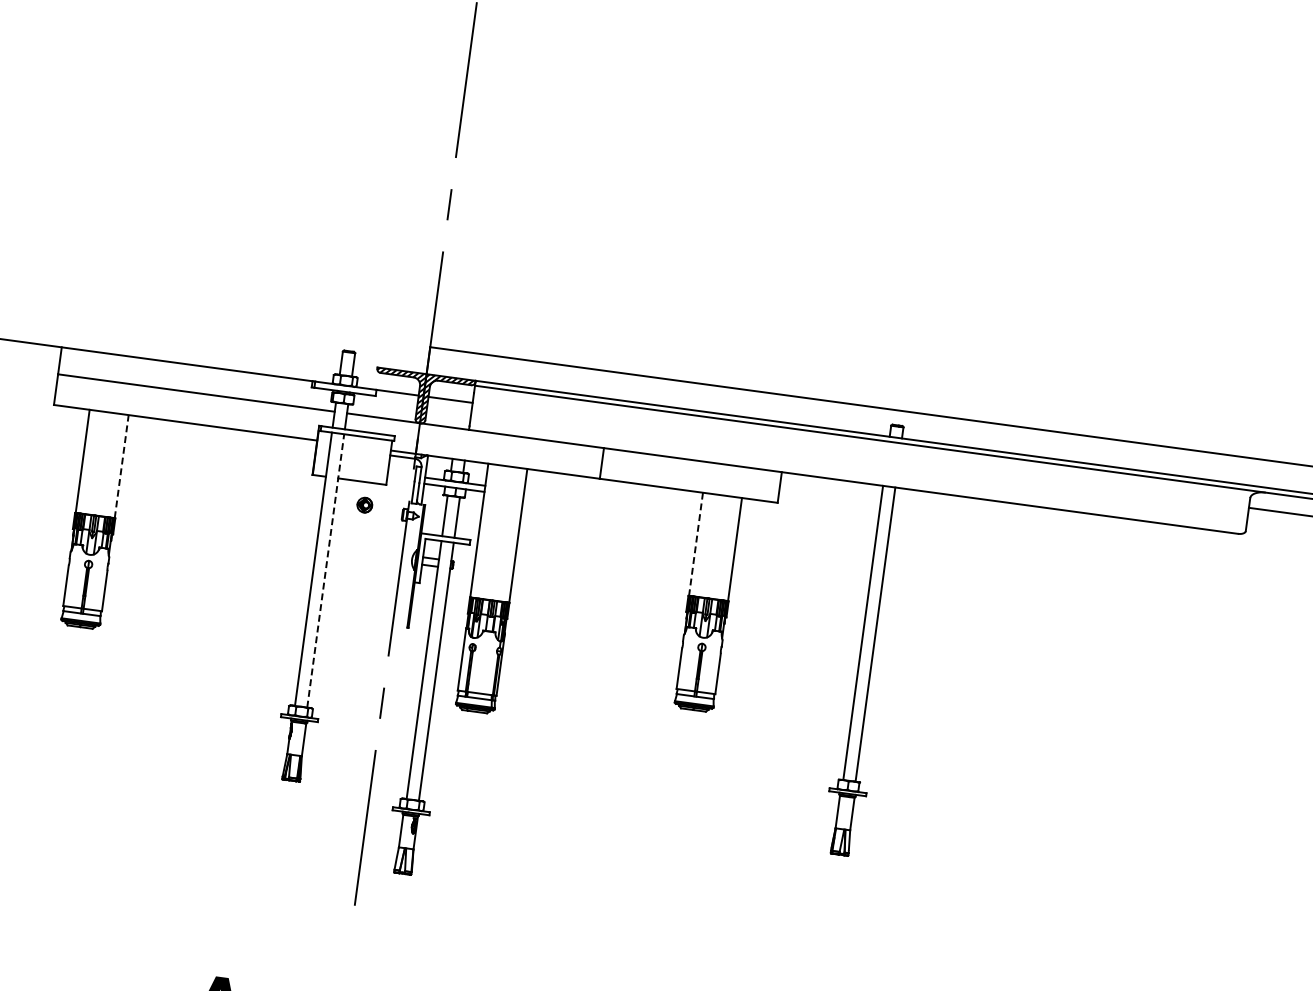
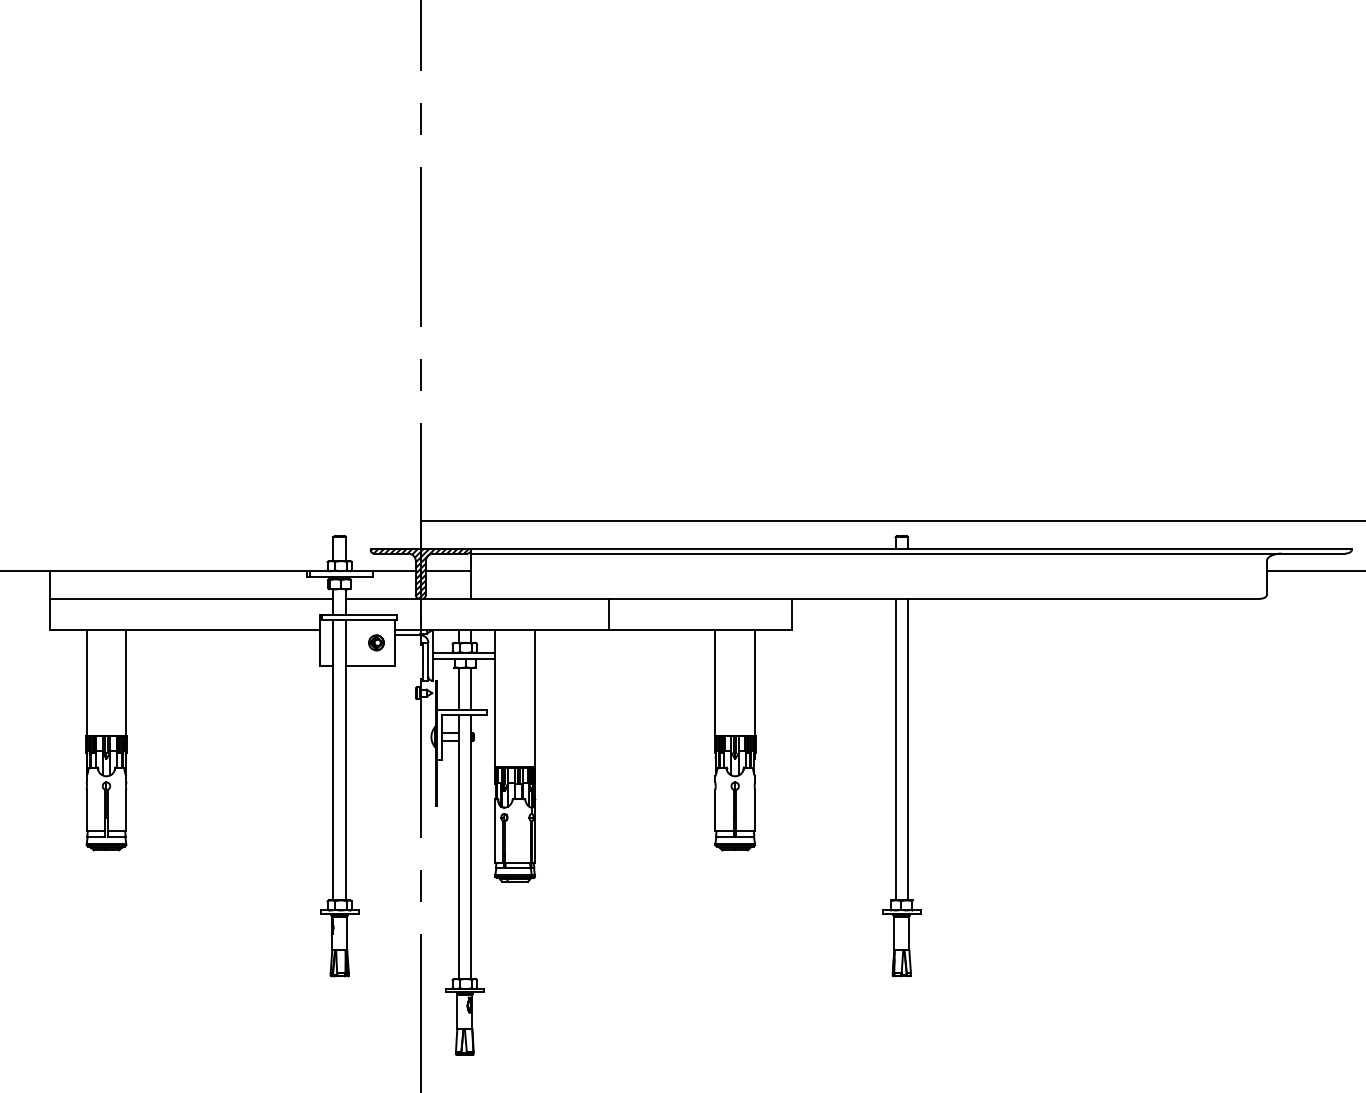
line: (121, 466) -> (126, 683), dashed -> solid
part: (364, 504) -> (376, 642), moved
line: (696, 544) -> (715, 683), dashed -> solid
line: (326, 570) -> (346, 759), dashed -> solid

